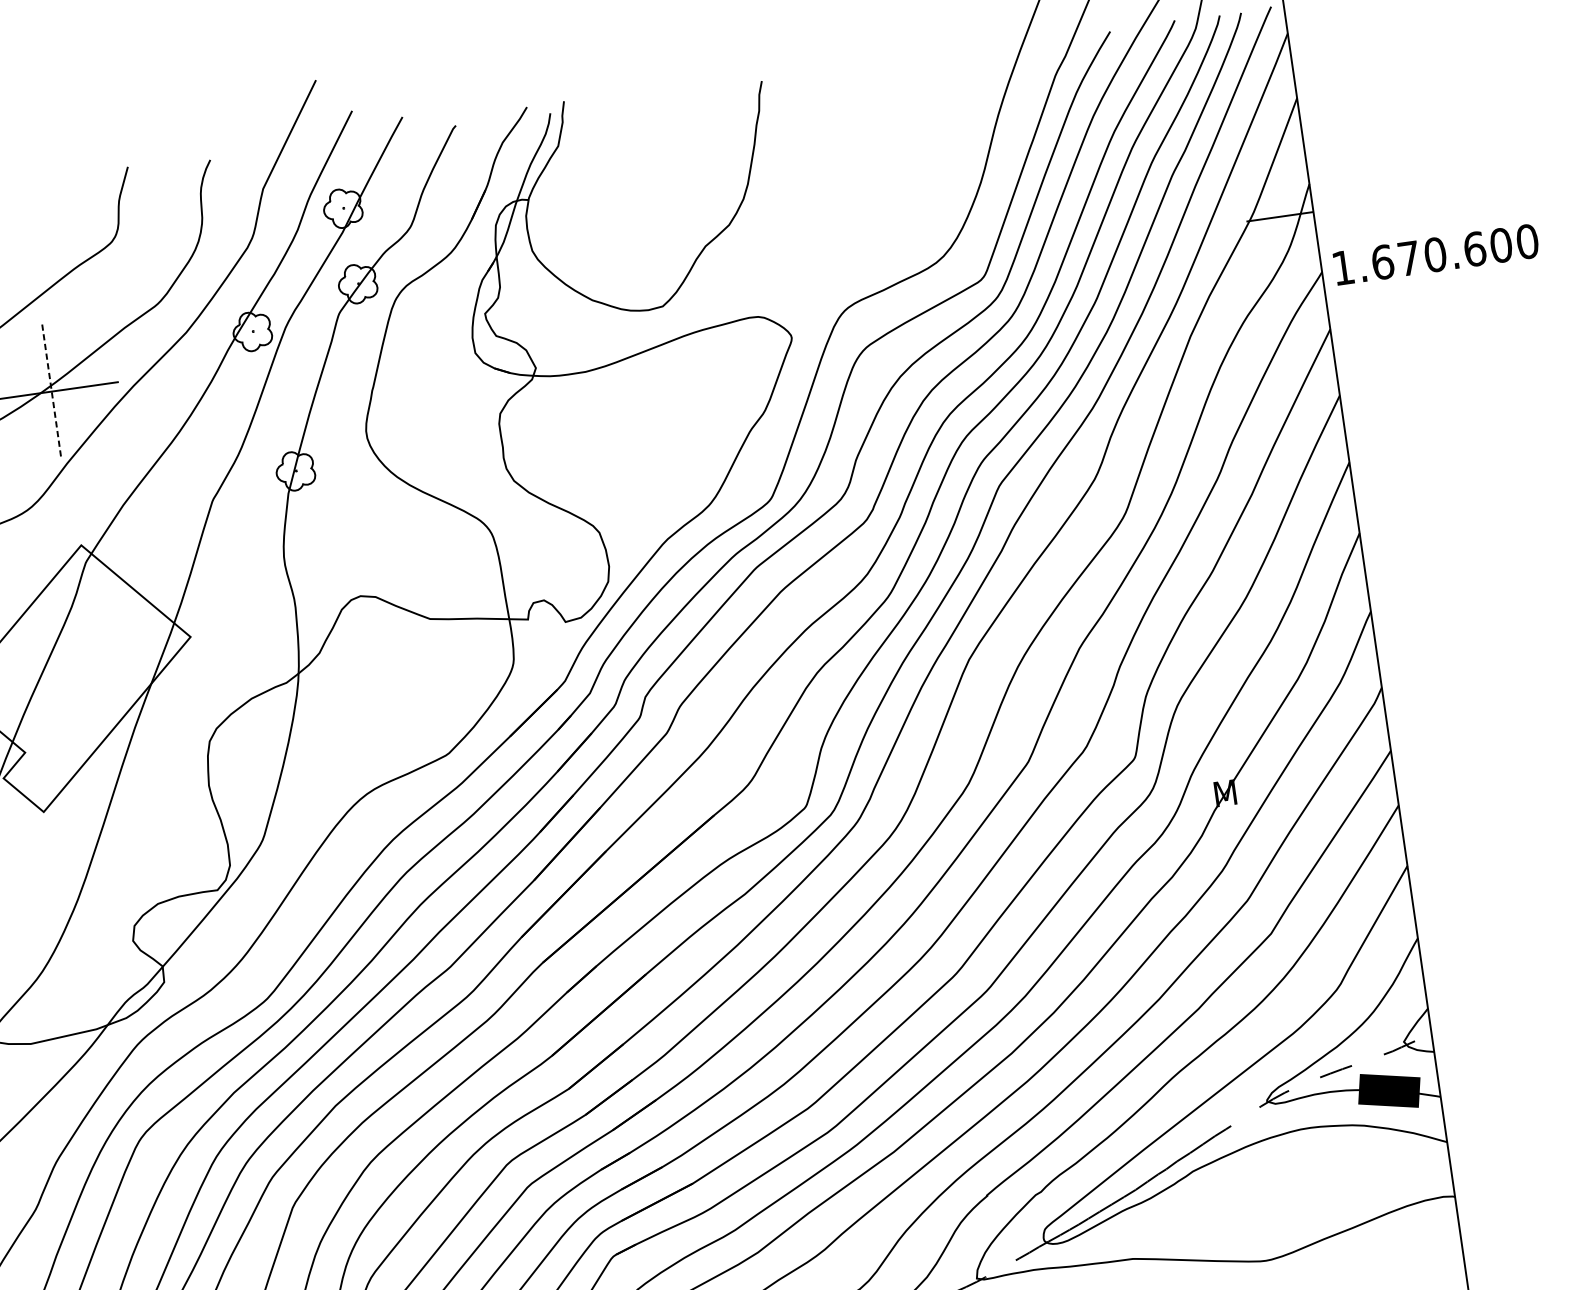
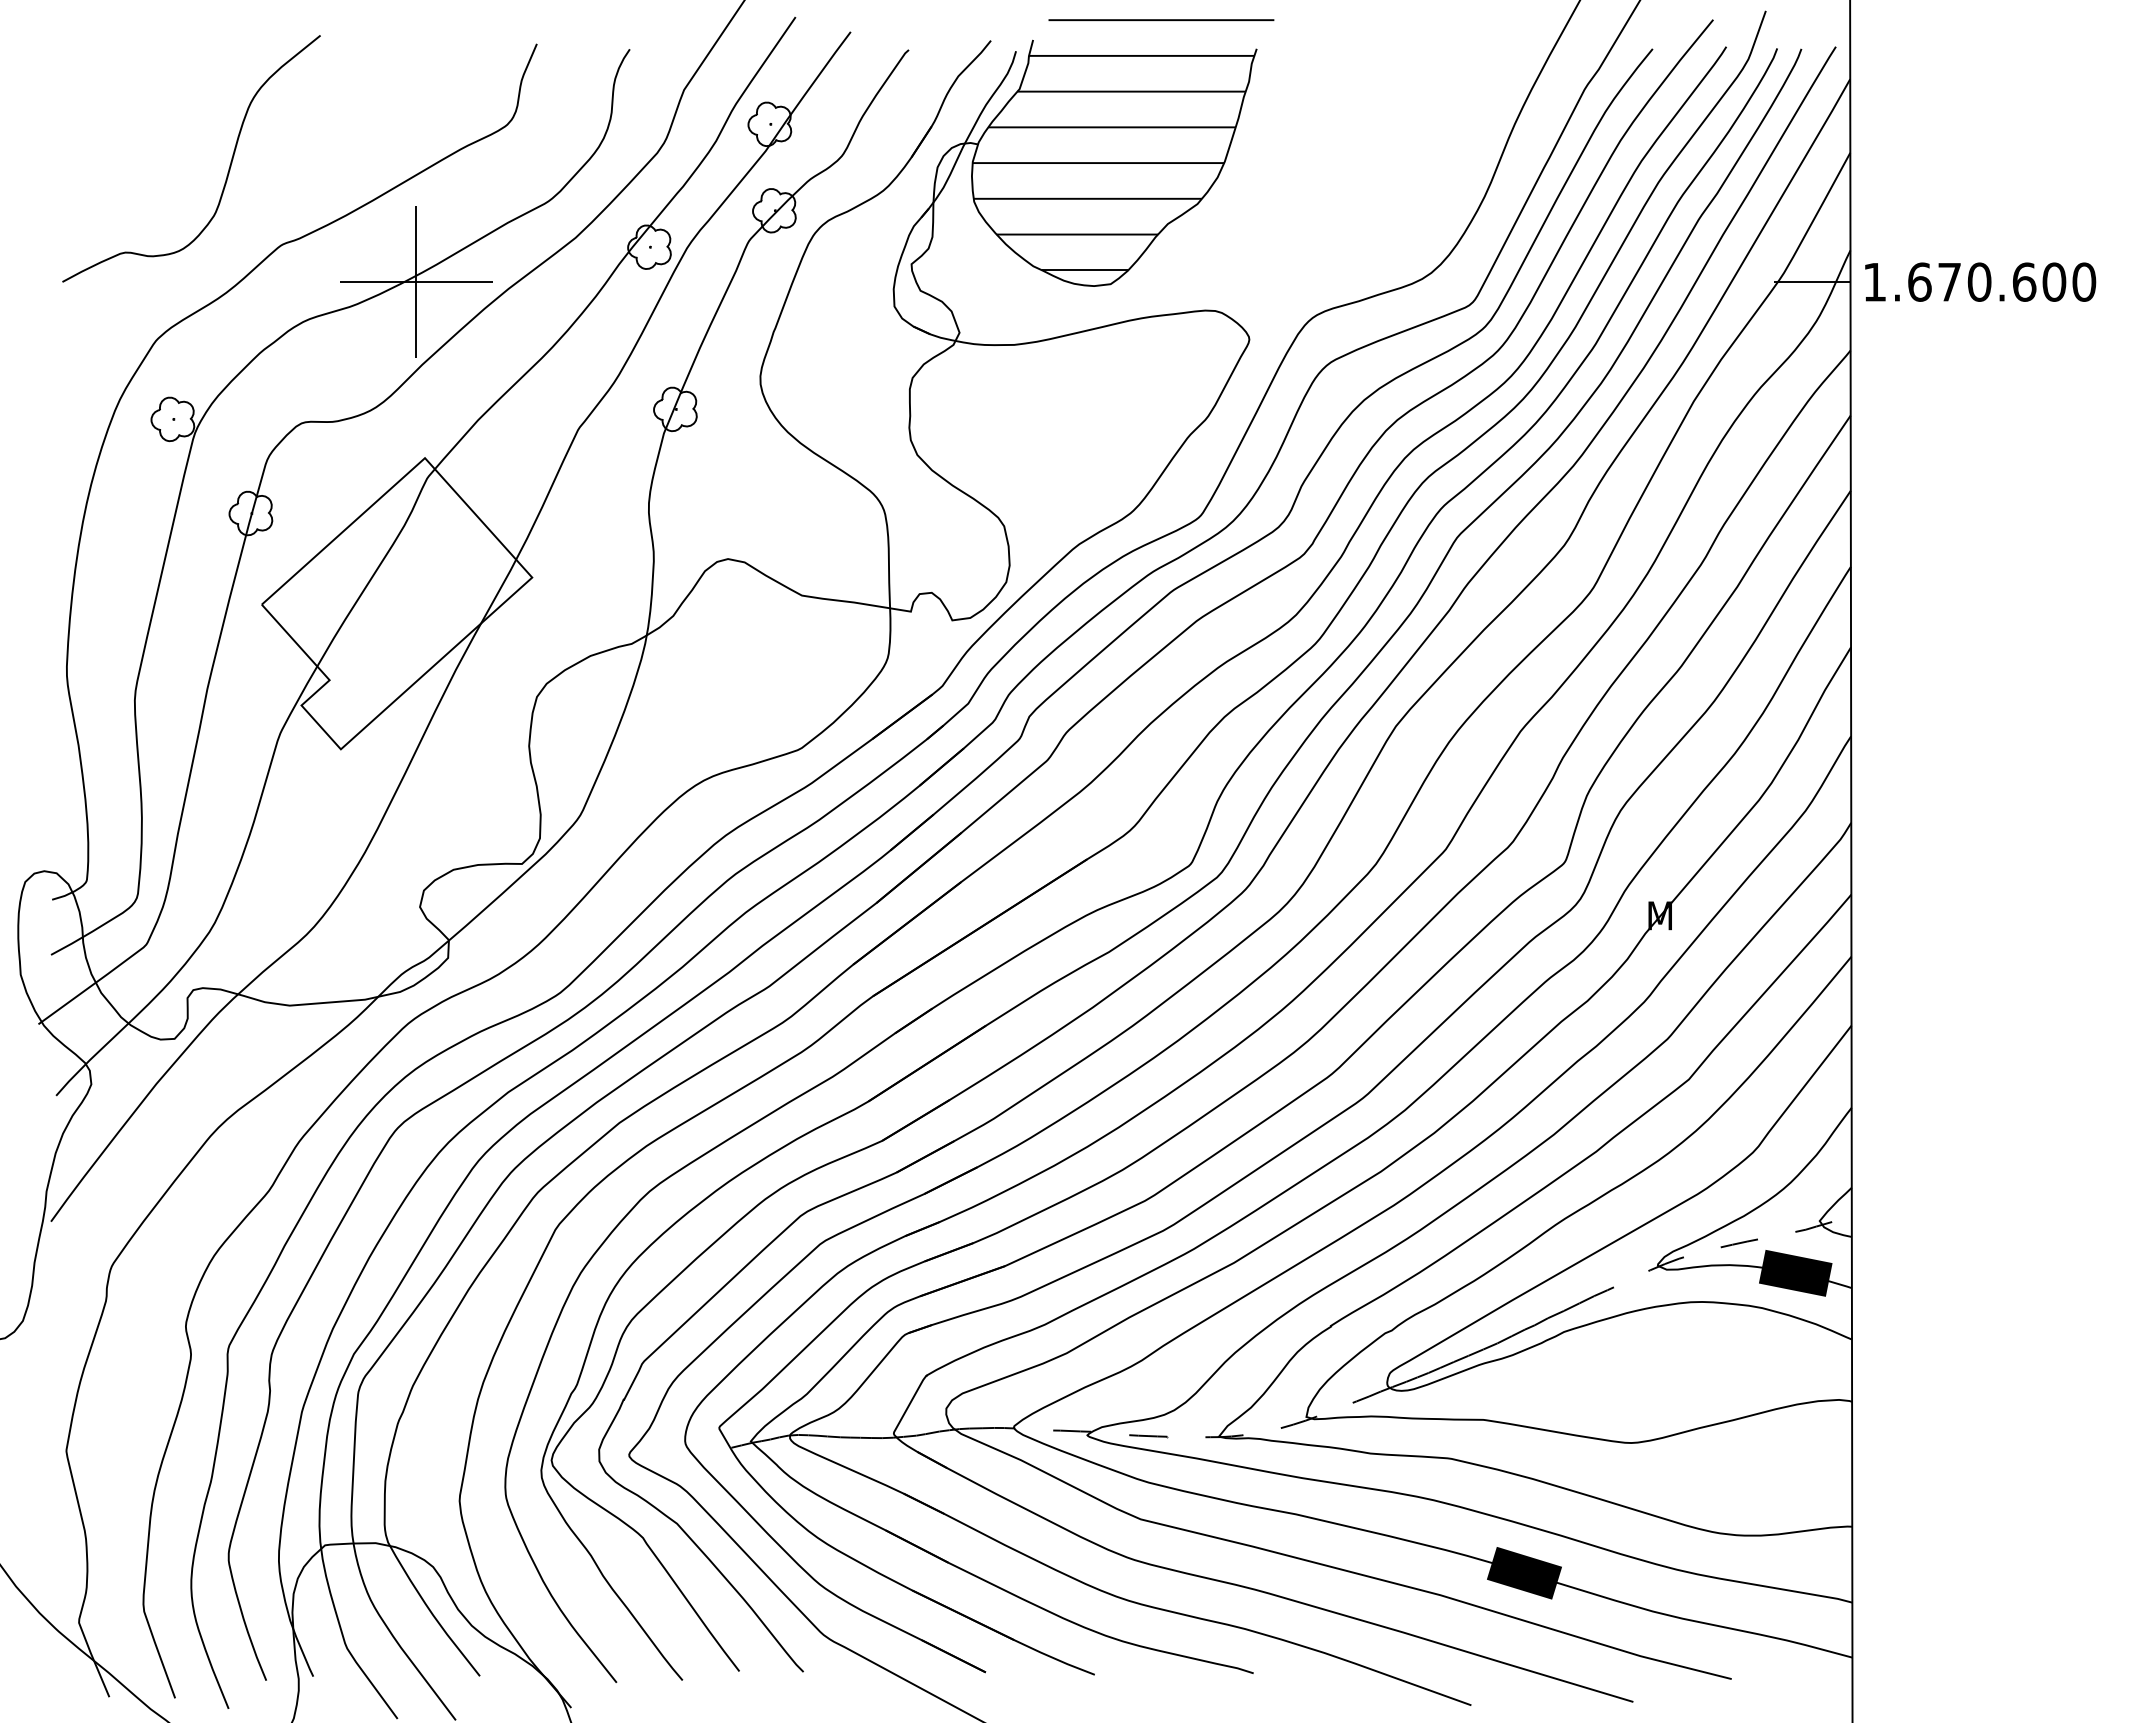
hatch: (656, 182) -> (1123, 145), added
text: (1436, 254) -> (1980, 281), moved
line: (51, 391) -> (416, 282), dashed -> solid

